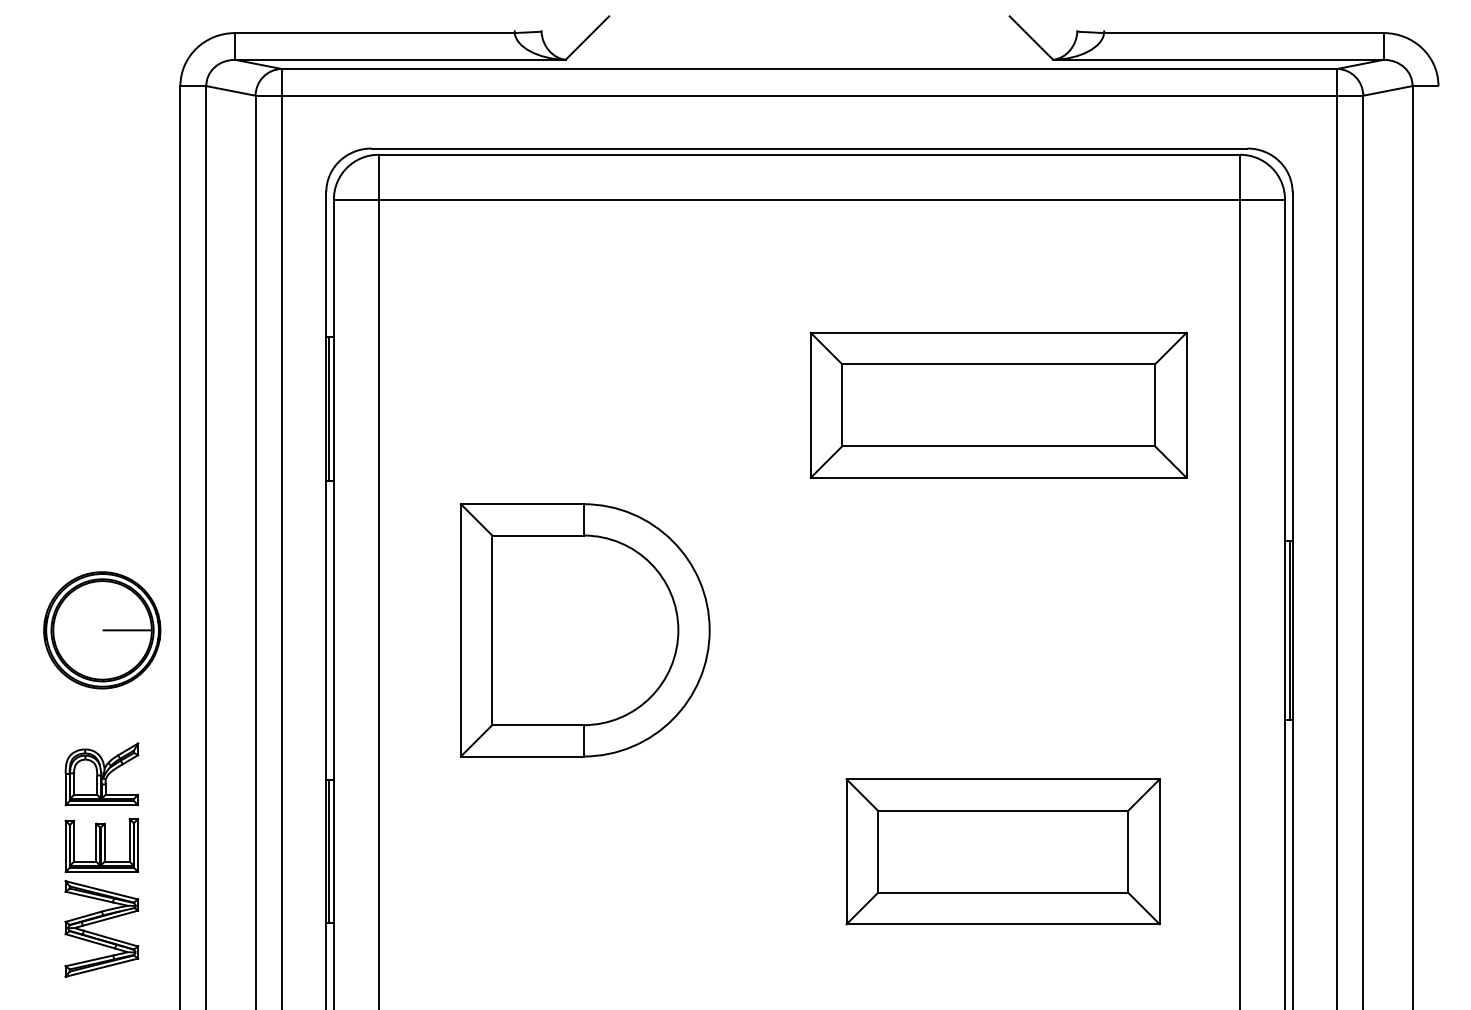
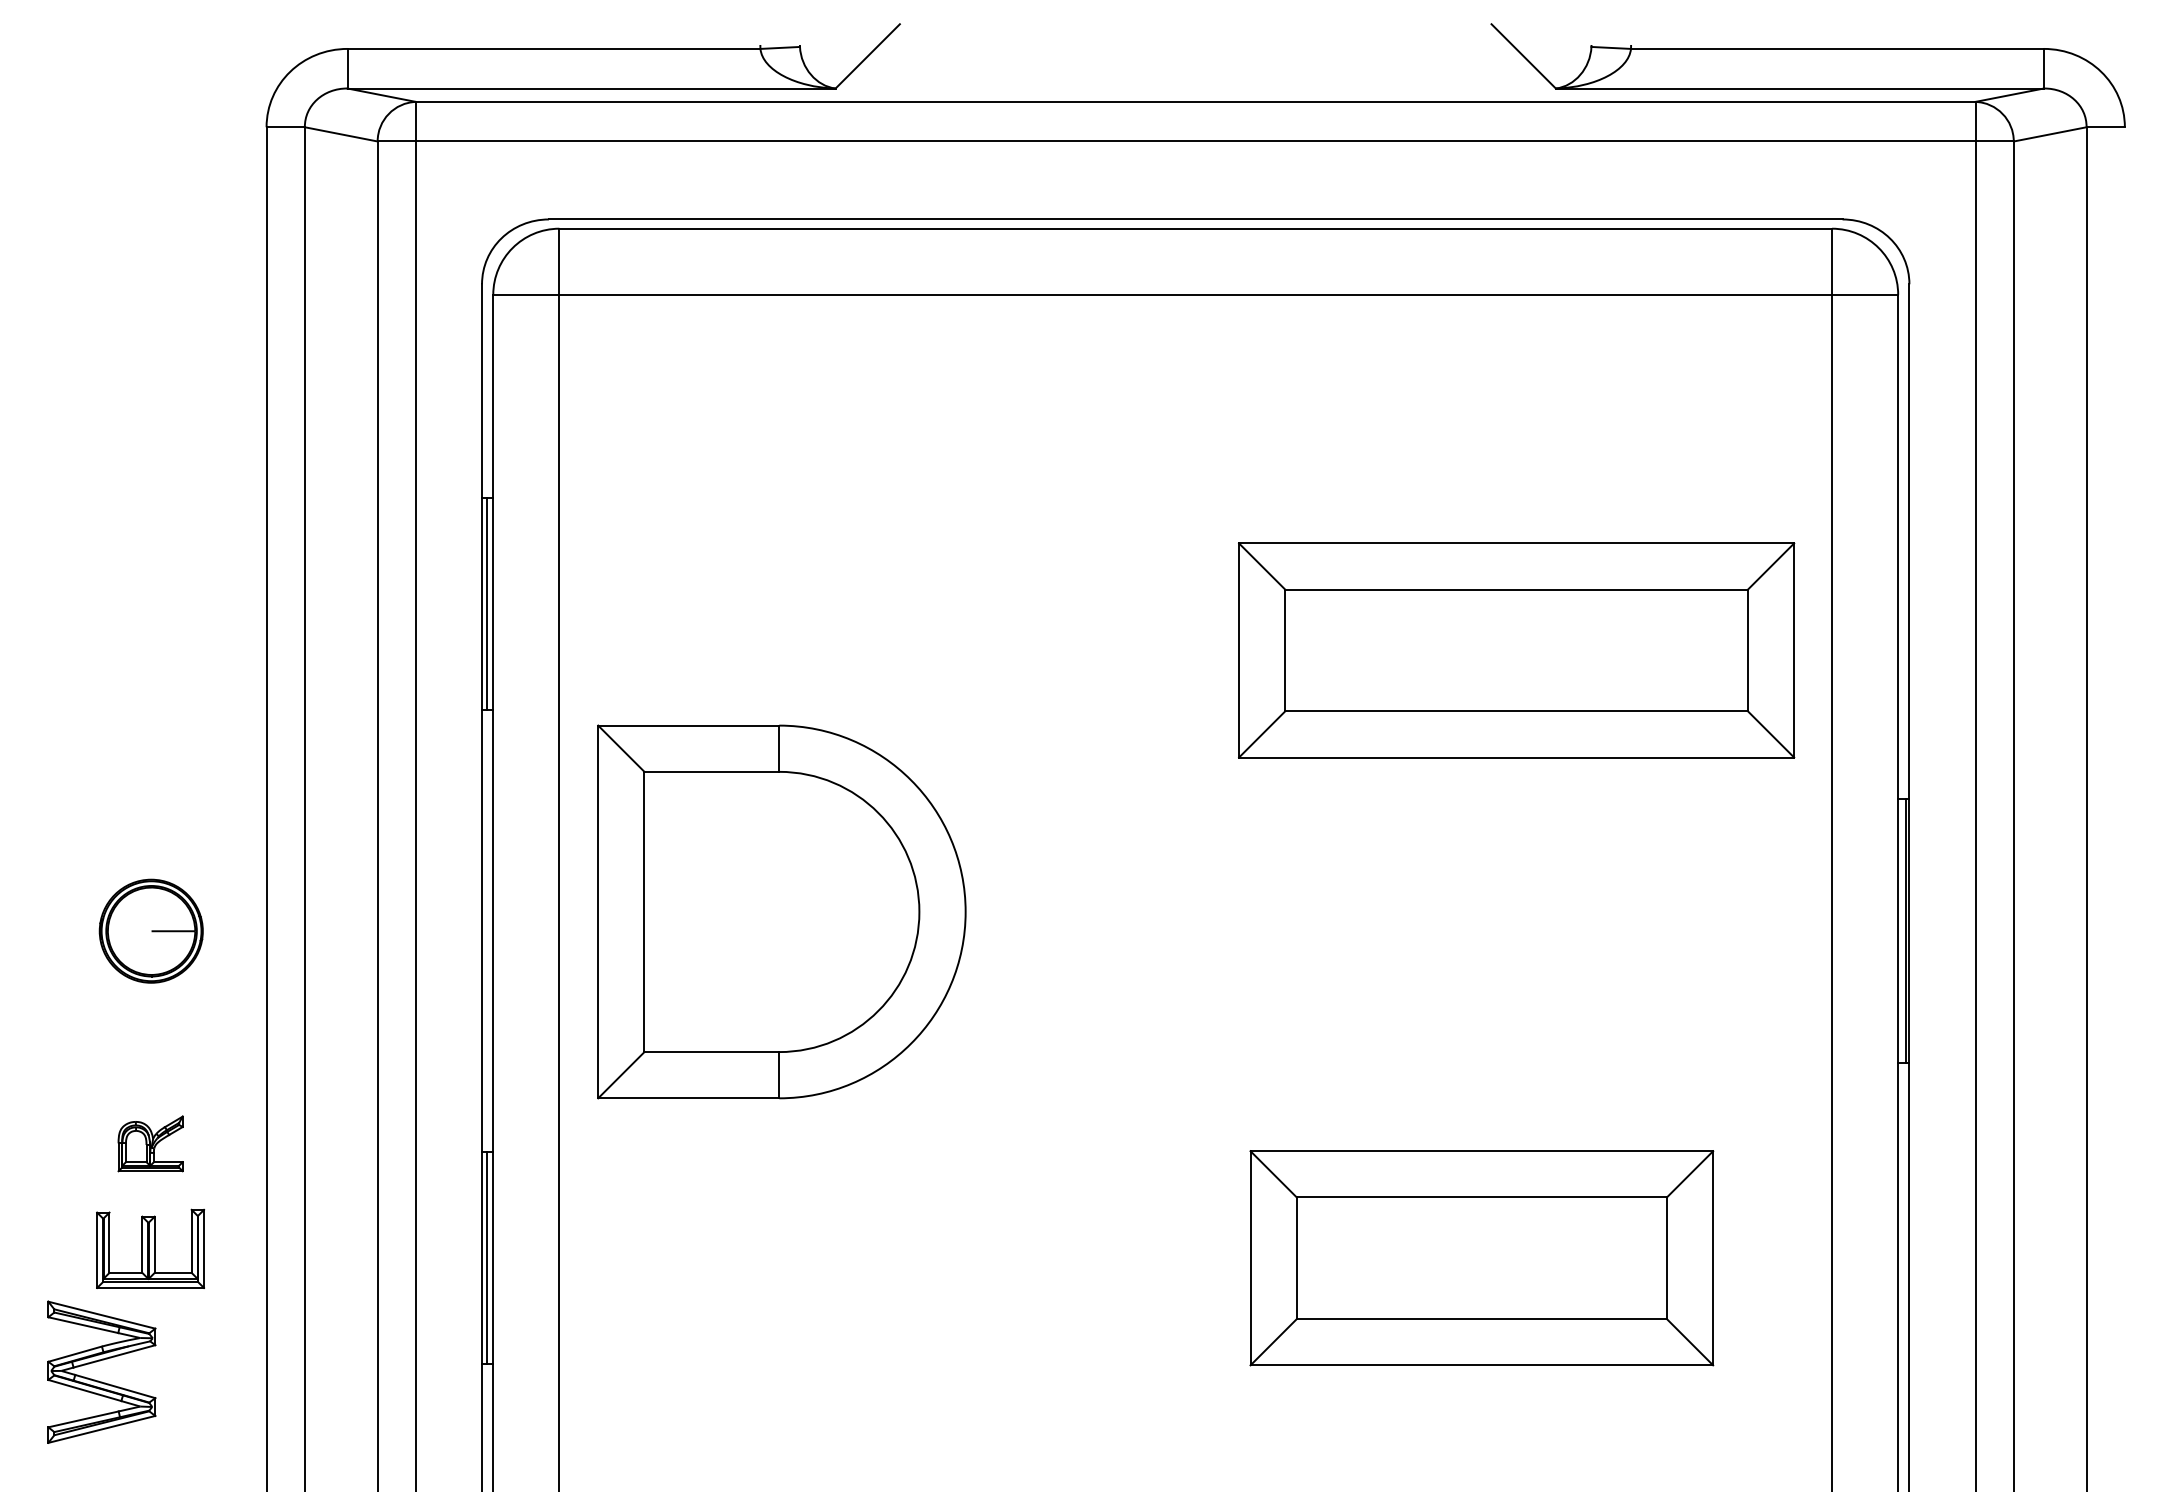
part: (998, 404) -> (1516, 649), moved
part: (102, 630) -> (151, 931), size x0.6
part: (584, 630) -> (780, 912), moved
part: (101, 774) -> (150, 1144), size x0.6
part: (100, 934) -> (99, 1380), moved

